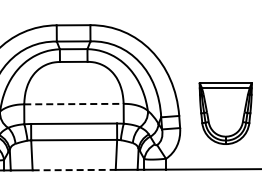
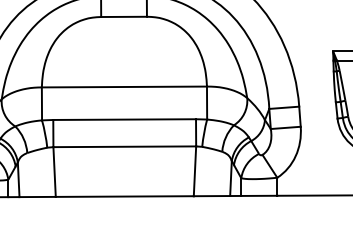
line: (73, 104) -> (123, 87), dashed -> solid
line: (74, 170) -> (125, 197), dashed -> solid

